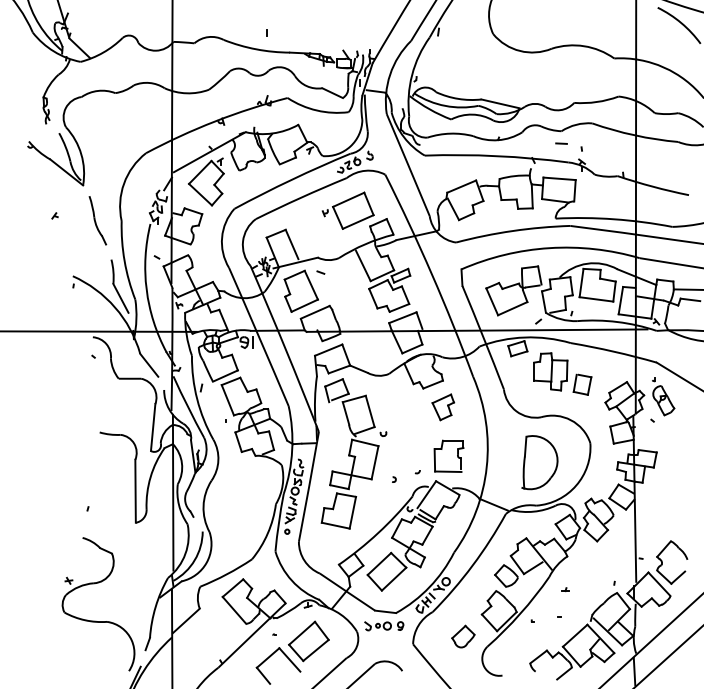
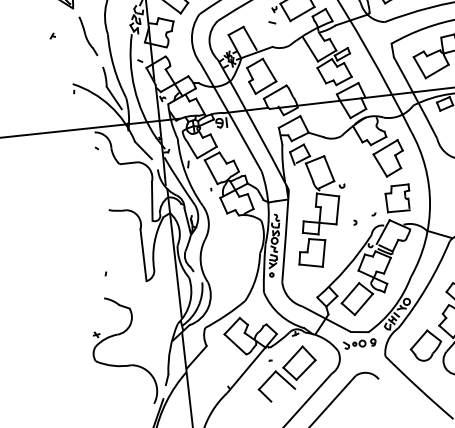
line: (320, 272) -> (272, 22), moved
part: (443, 407) -> (389, 158), size x1.67
part: (463, 636) -> (426, 345), size x1.67

